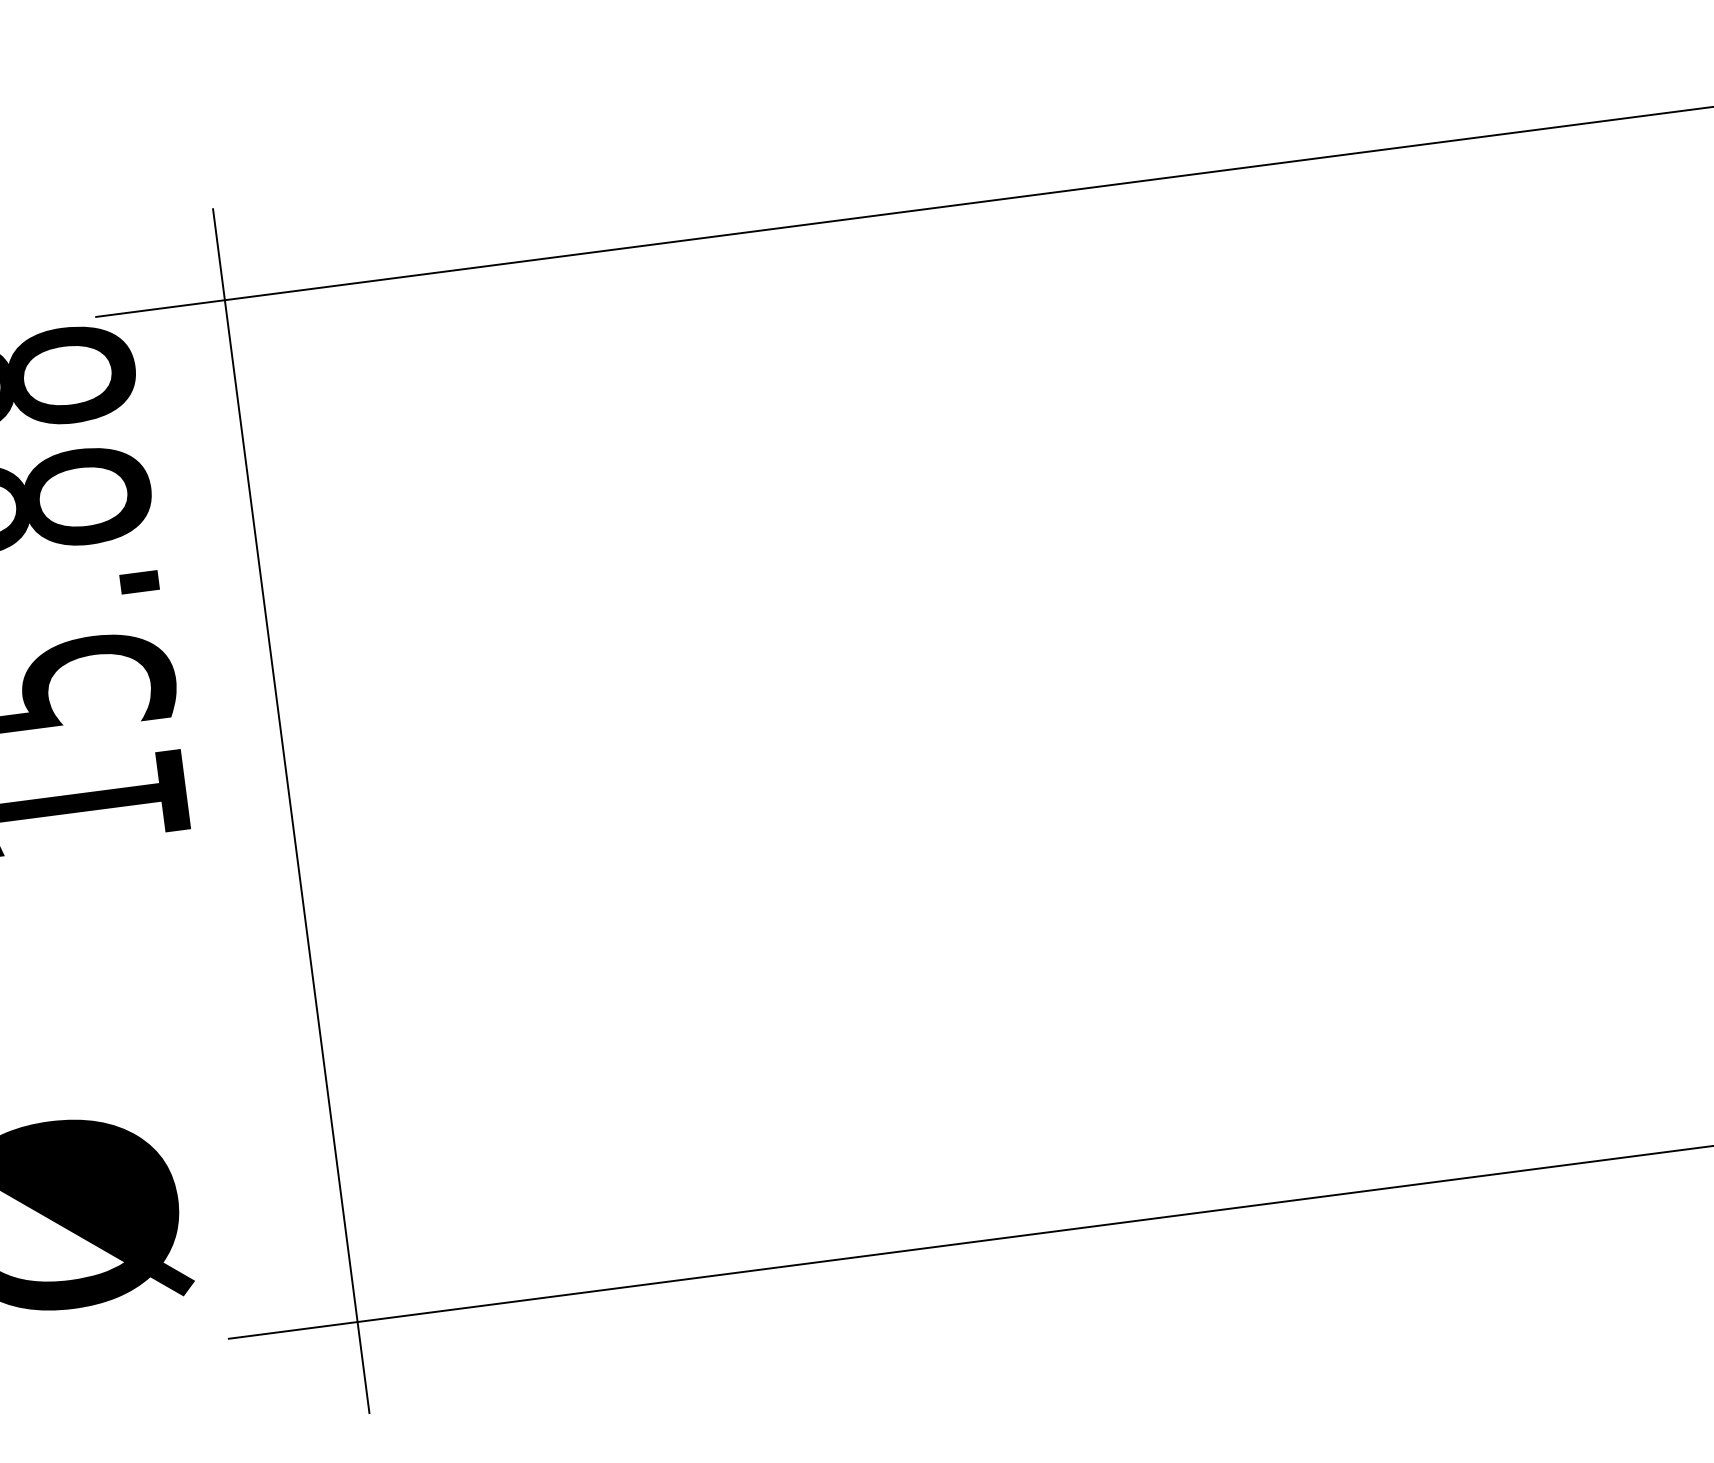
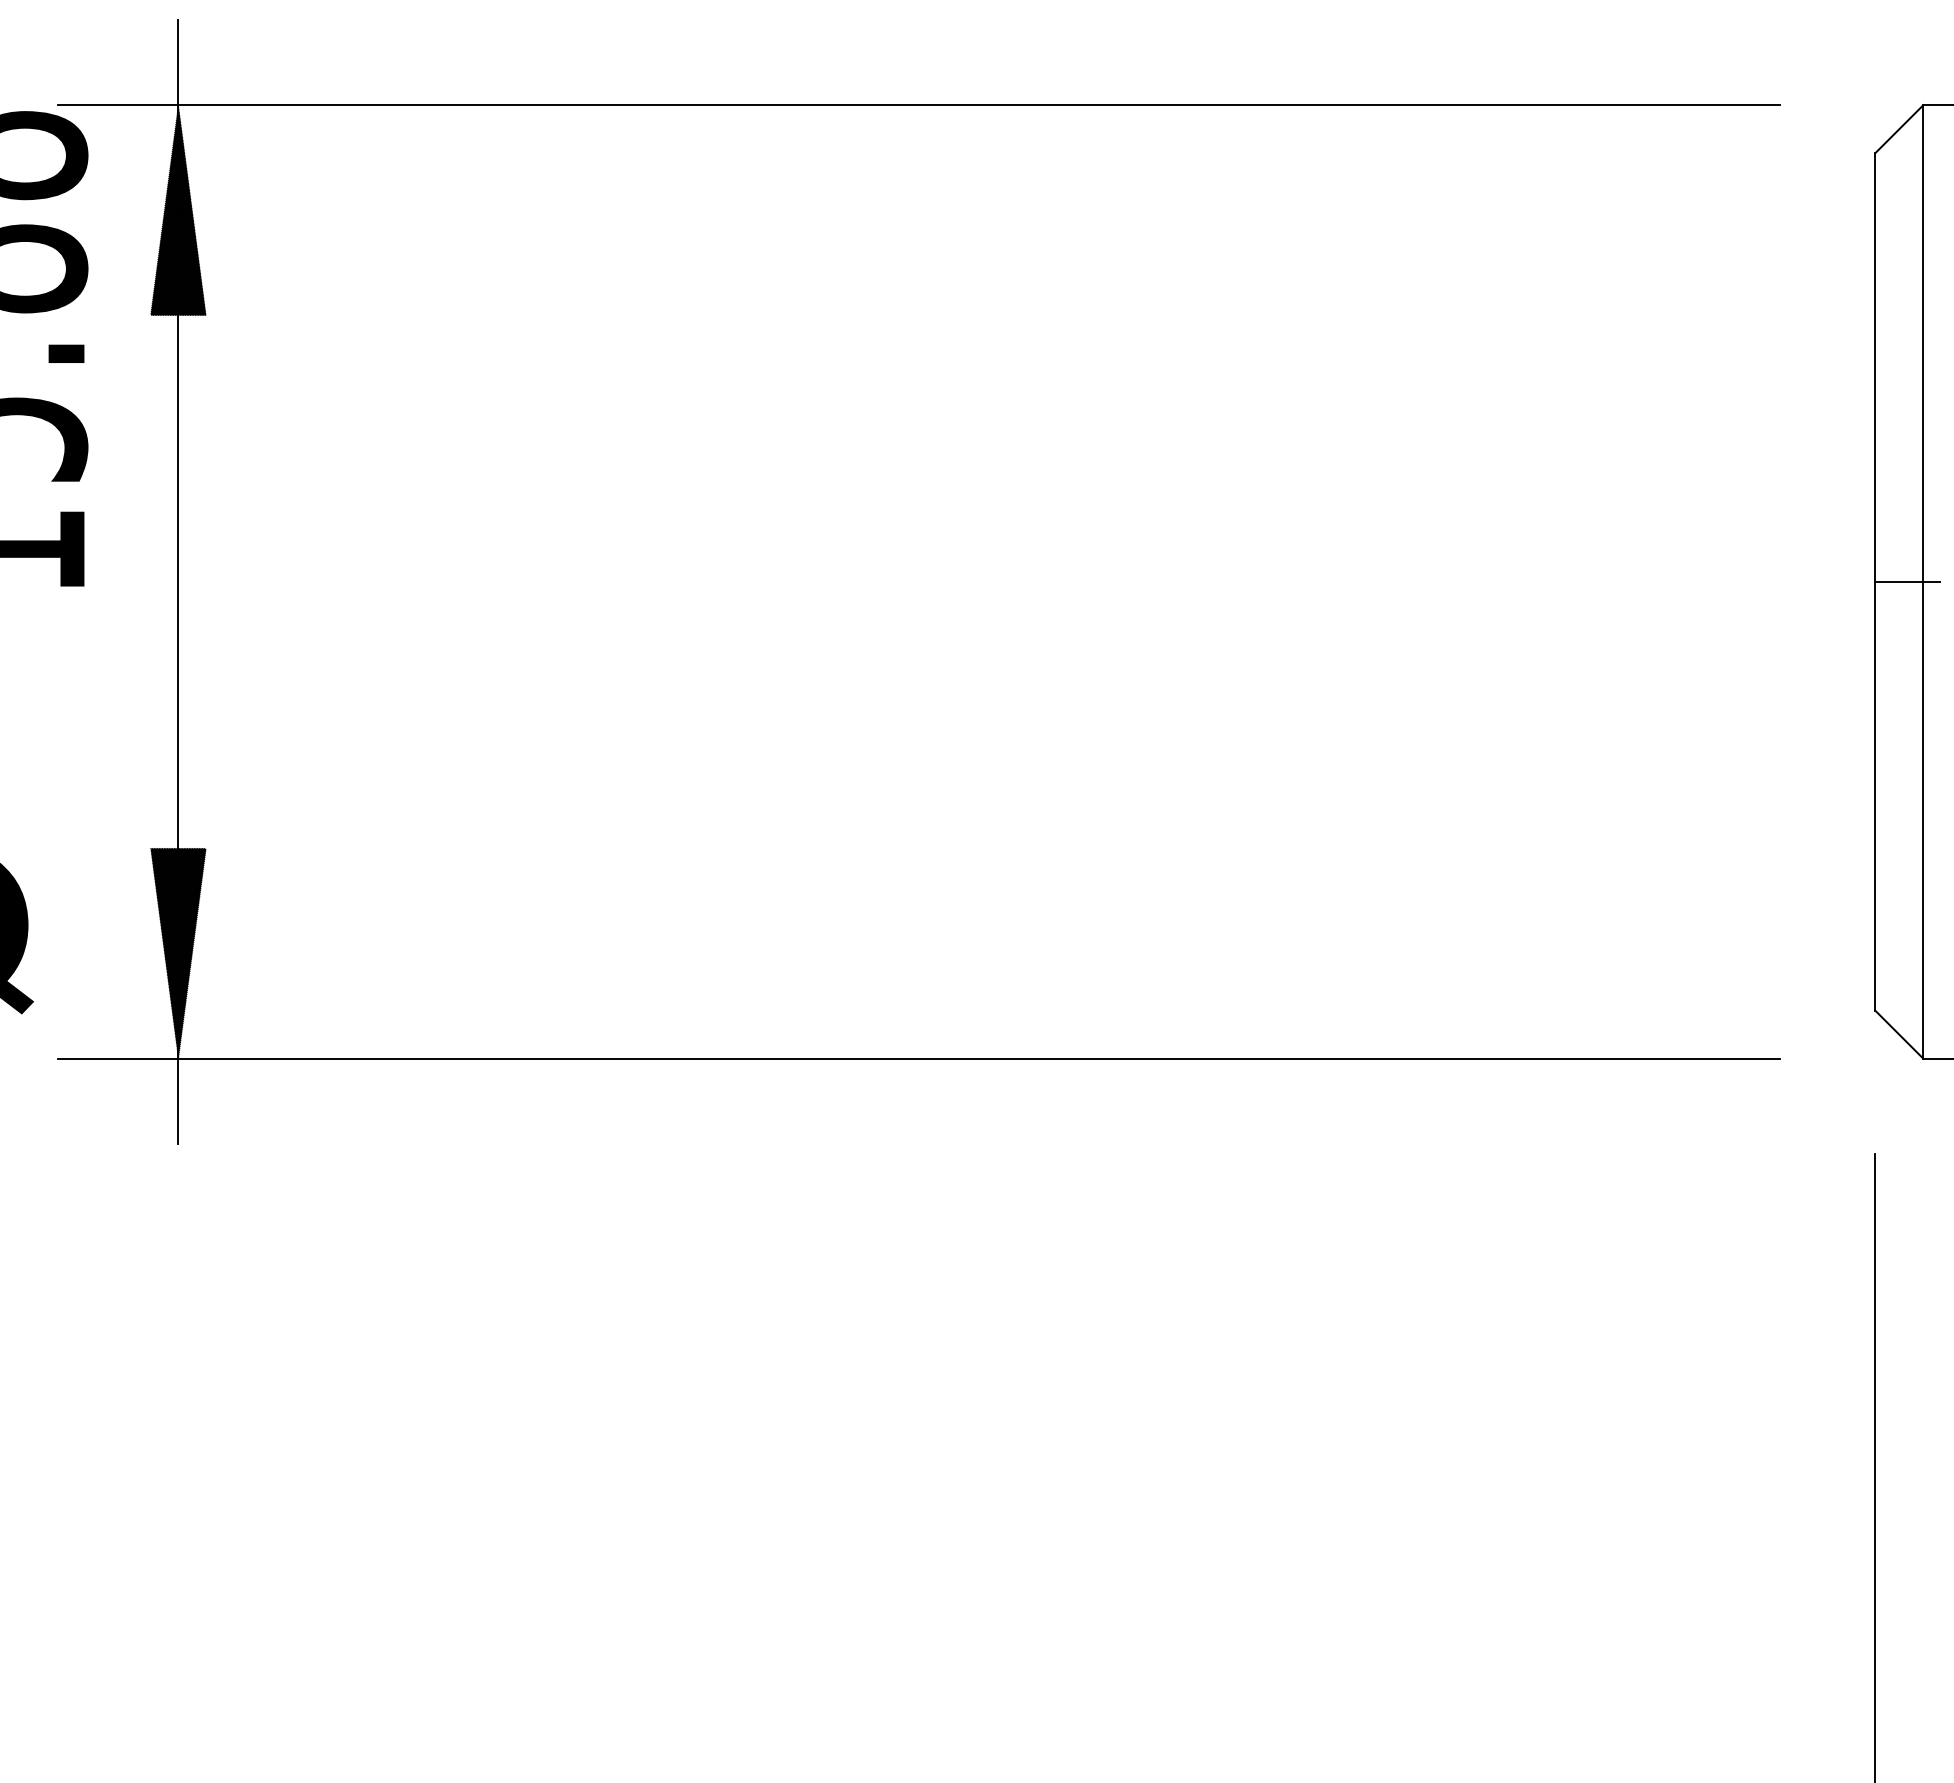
hatch: (238, 413) -> (177, 210), added
hatch: (342, 1208) -> (178, 952), added

